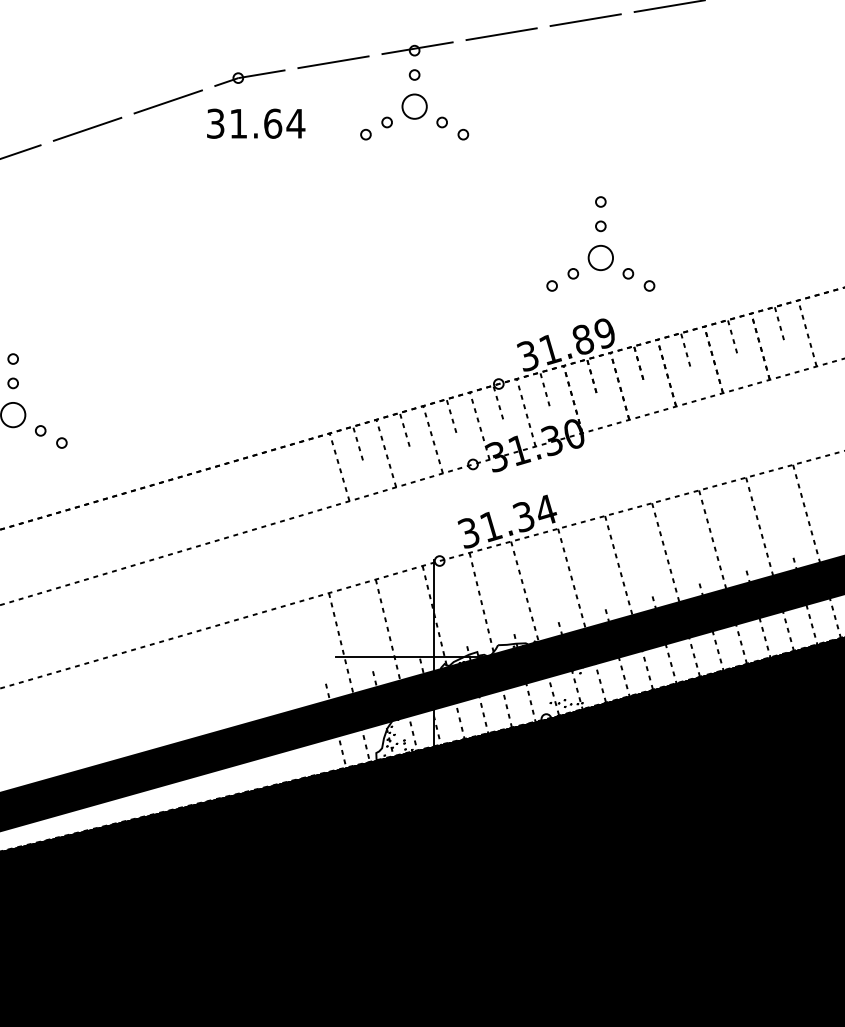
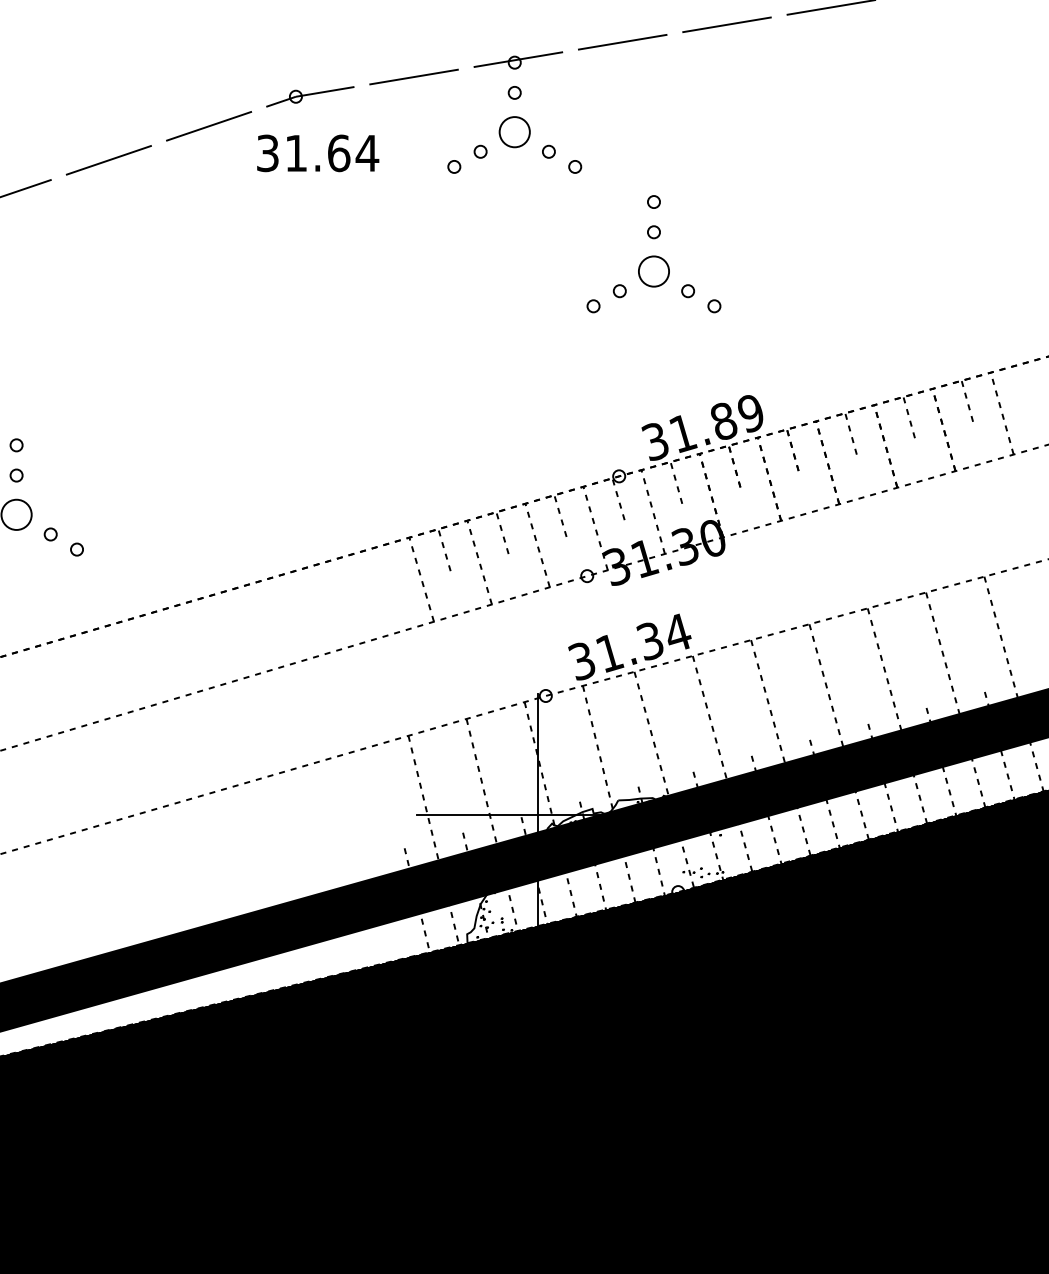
part: (600, 243) -> (653, 253), moved

